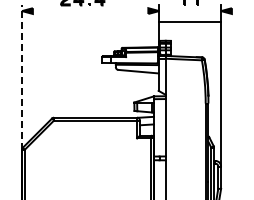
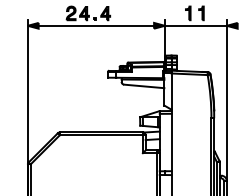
line: (90, 11) -> (96, 26), added
line: (190, 22) -> (196, 26), moved
line: (22, 77) -> (28, 92), dashed -> solid

